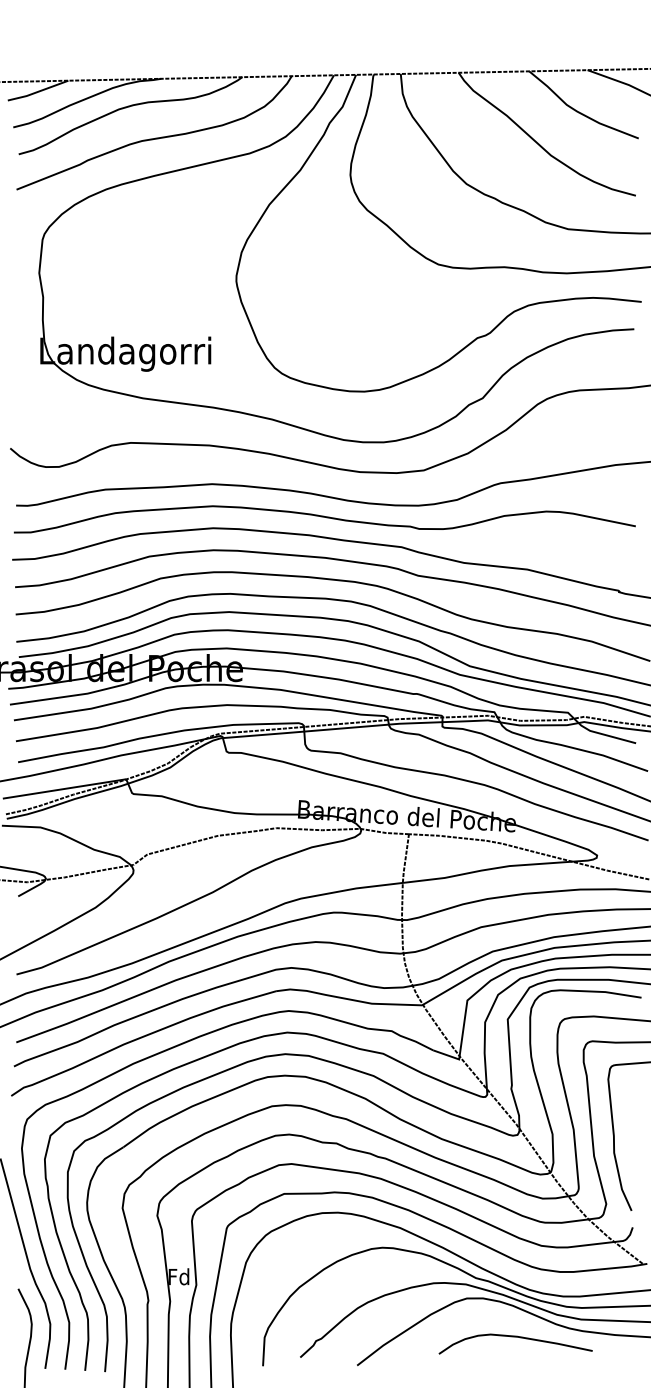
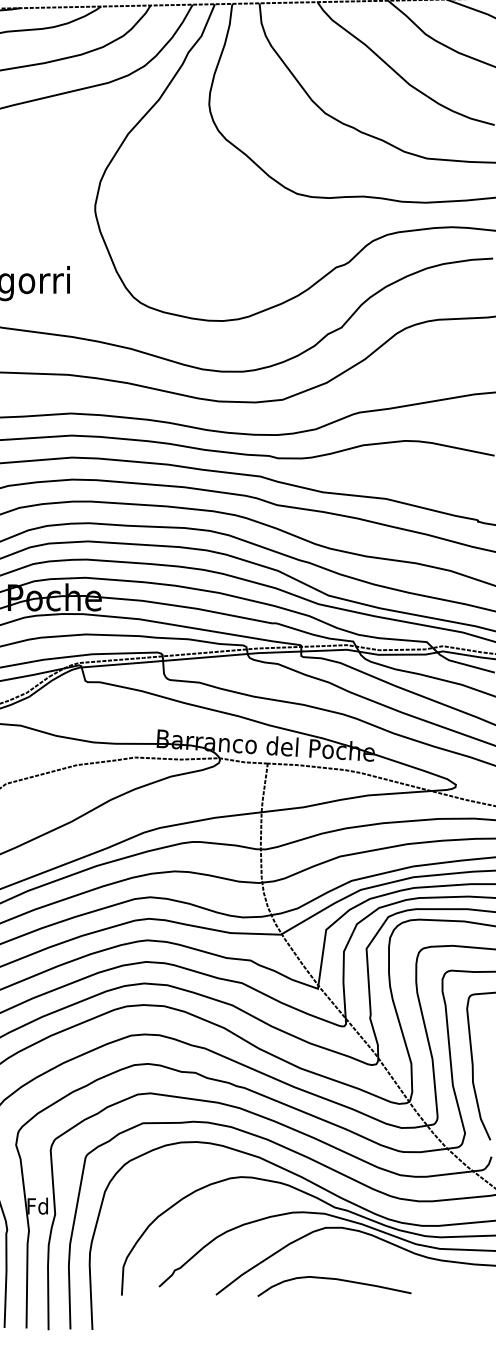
curve: (515, 1337) -> (334, 1279), moved

